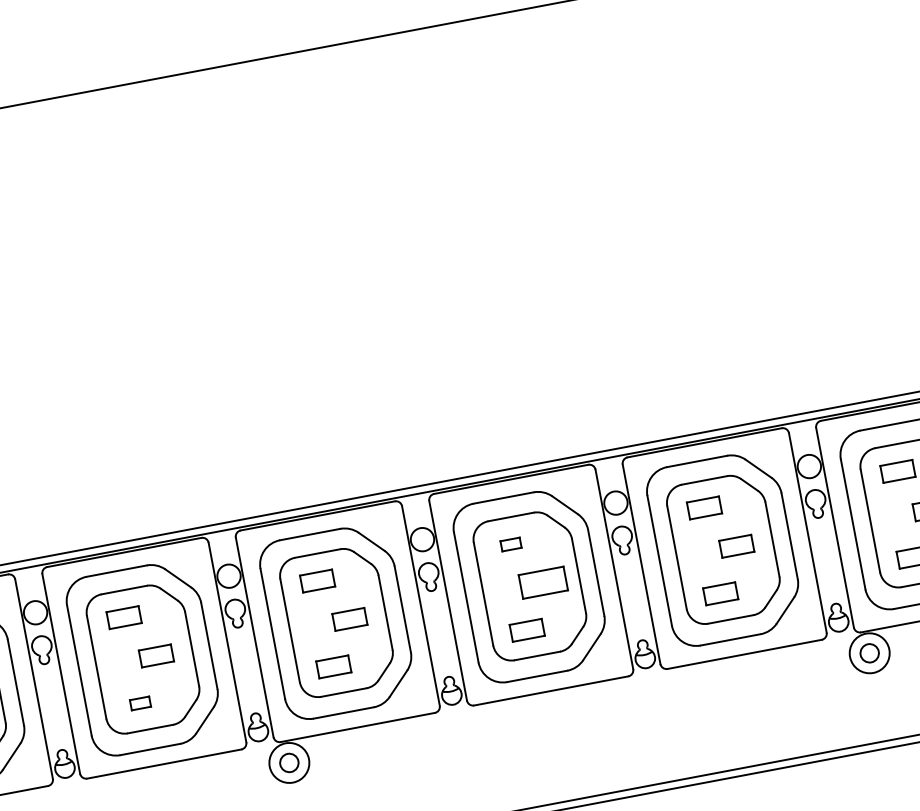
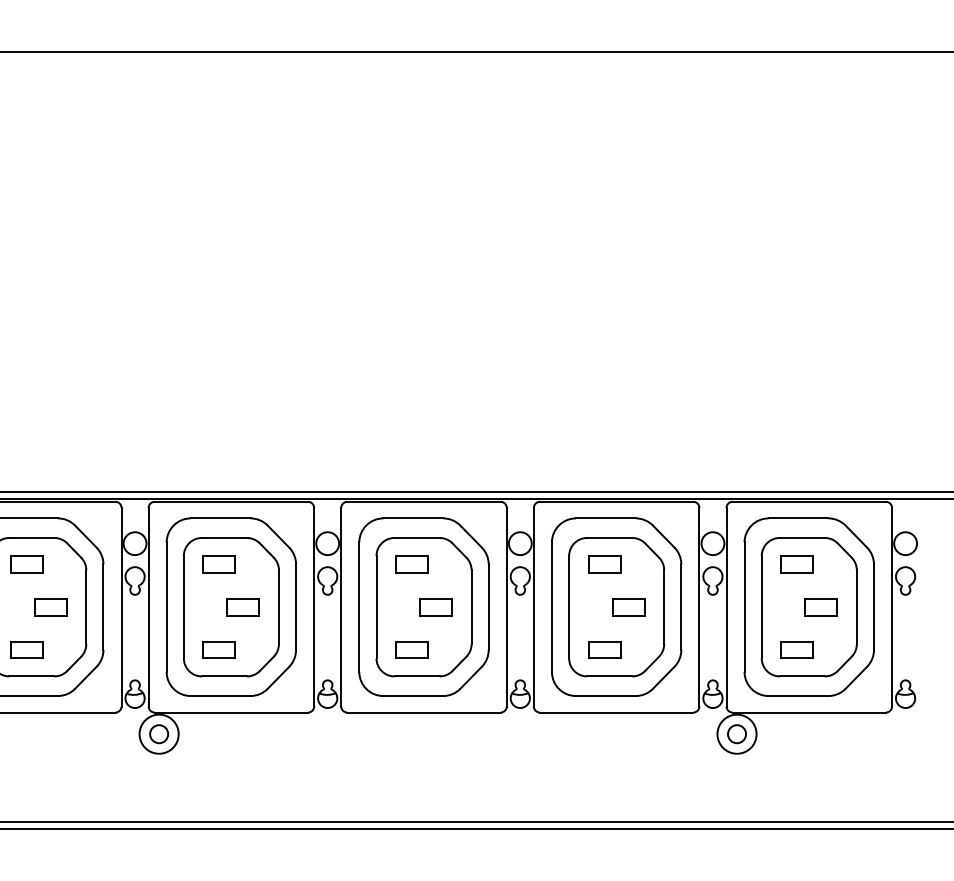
part: (510, 544) -> (411, 564), size x1.67
part: (542, 583) -> (435, 607), size x0.71
part: (140, 703) -> (26, 649), size x1.67

